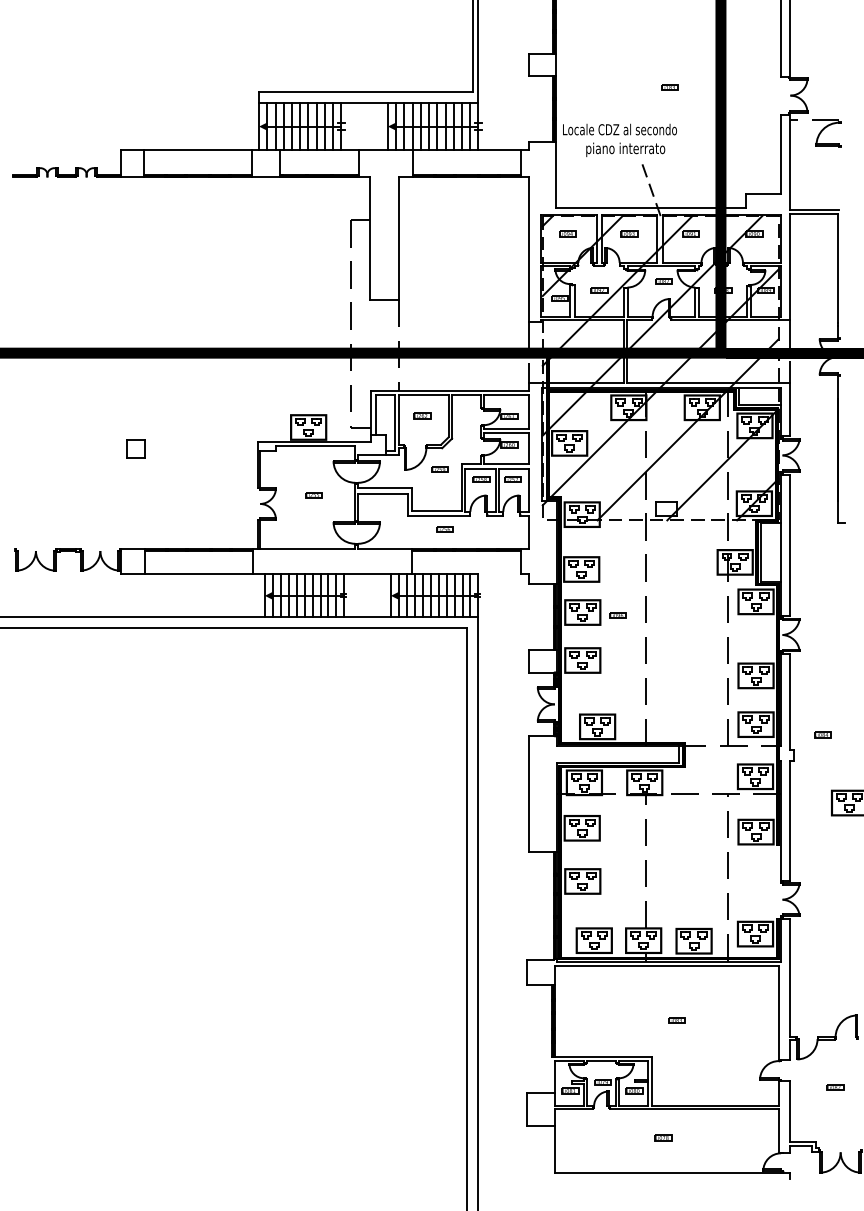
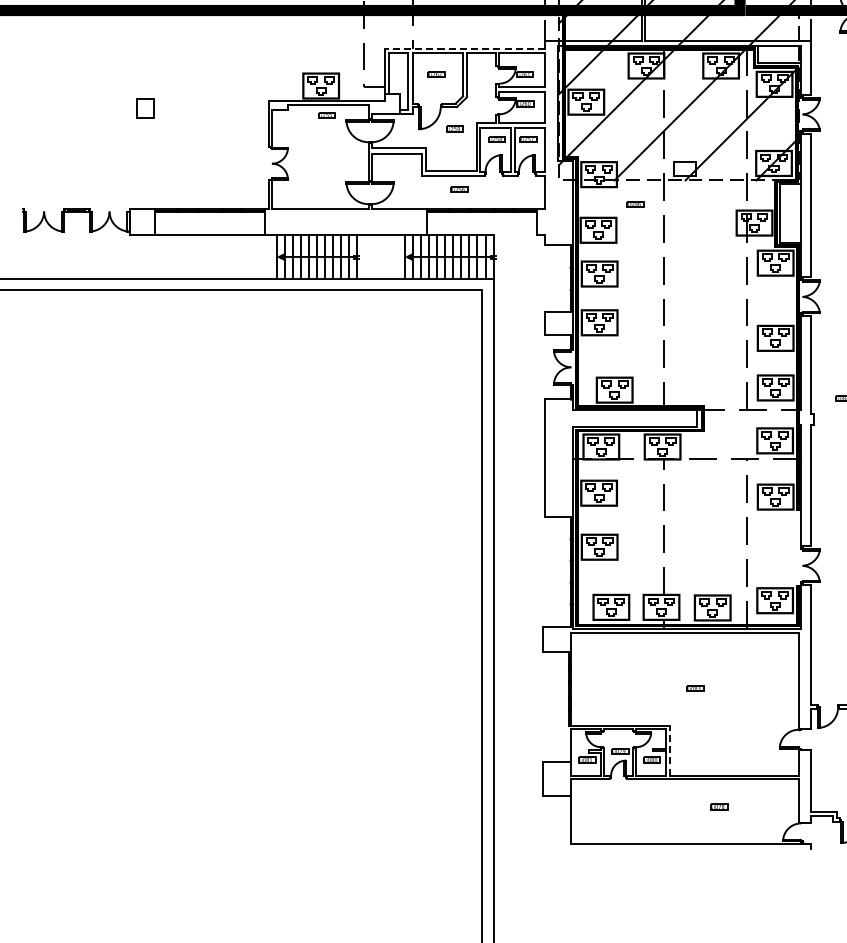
line: (450, 390) -> (465, 48), solid -> dashed
part: (313, 495) -> (326, 115), moved
part: (617, 615) -> (634, 203), moved
line: (652, 1081) -> (670, 750), solid -> dashed
part: (663, 1137) -> (719, 806), moved

